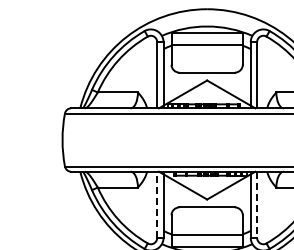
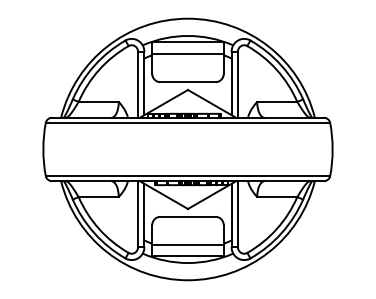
line: (157, 205) -> (138, 214), dashed -> solid
line: (256, 205) -> (237, 214), dashed -> solid

